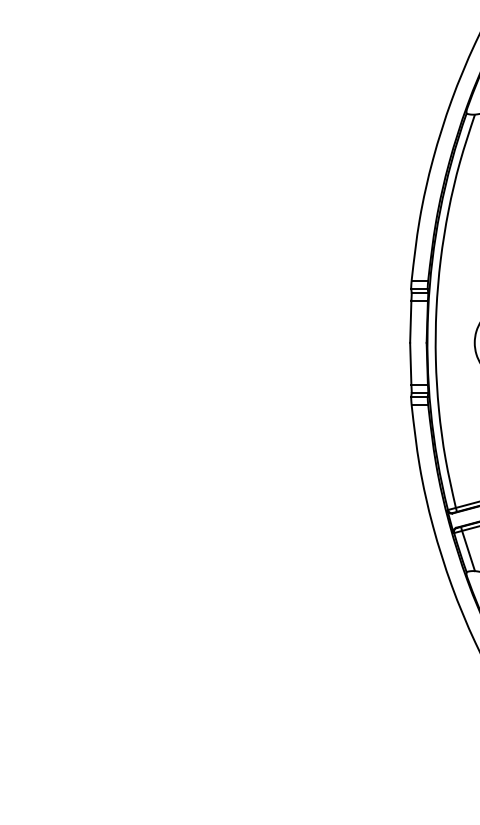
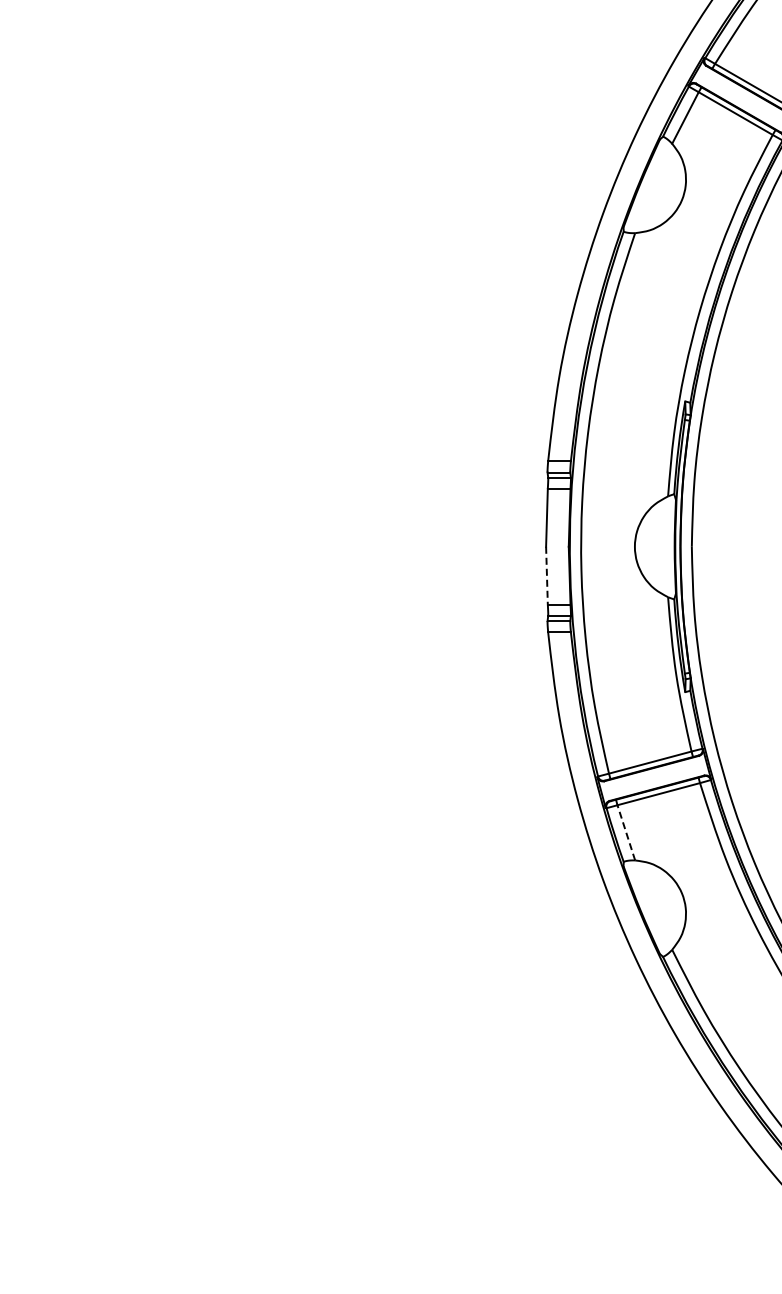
line: (410, 363) -> (546, 575), solid -> dashed
line: (468, 550) -> (626, 832), solid -> dashed

